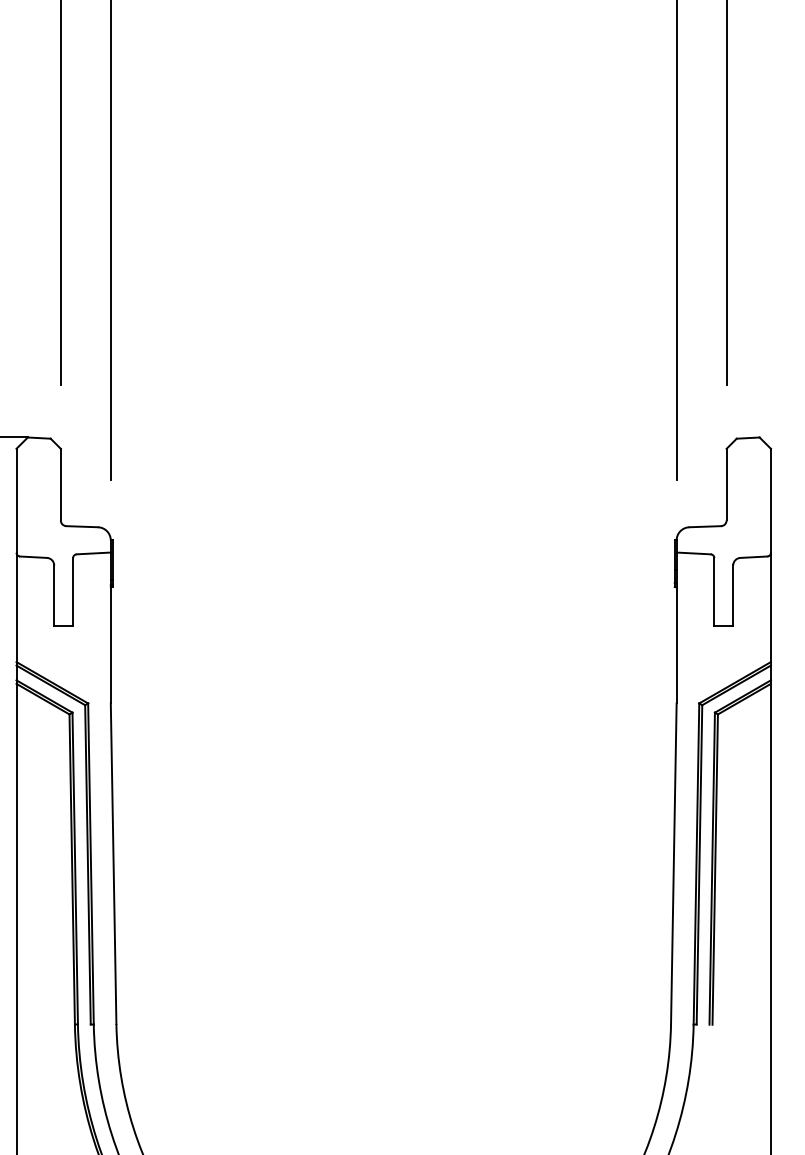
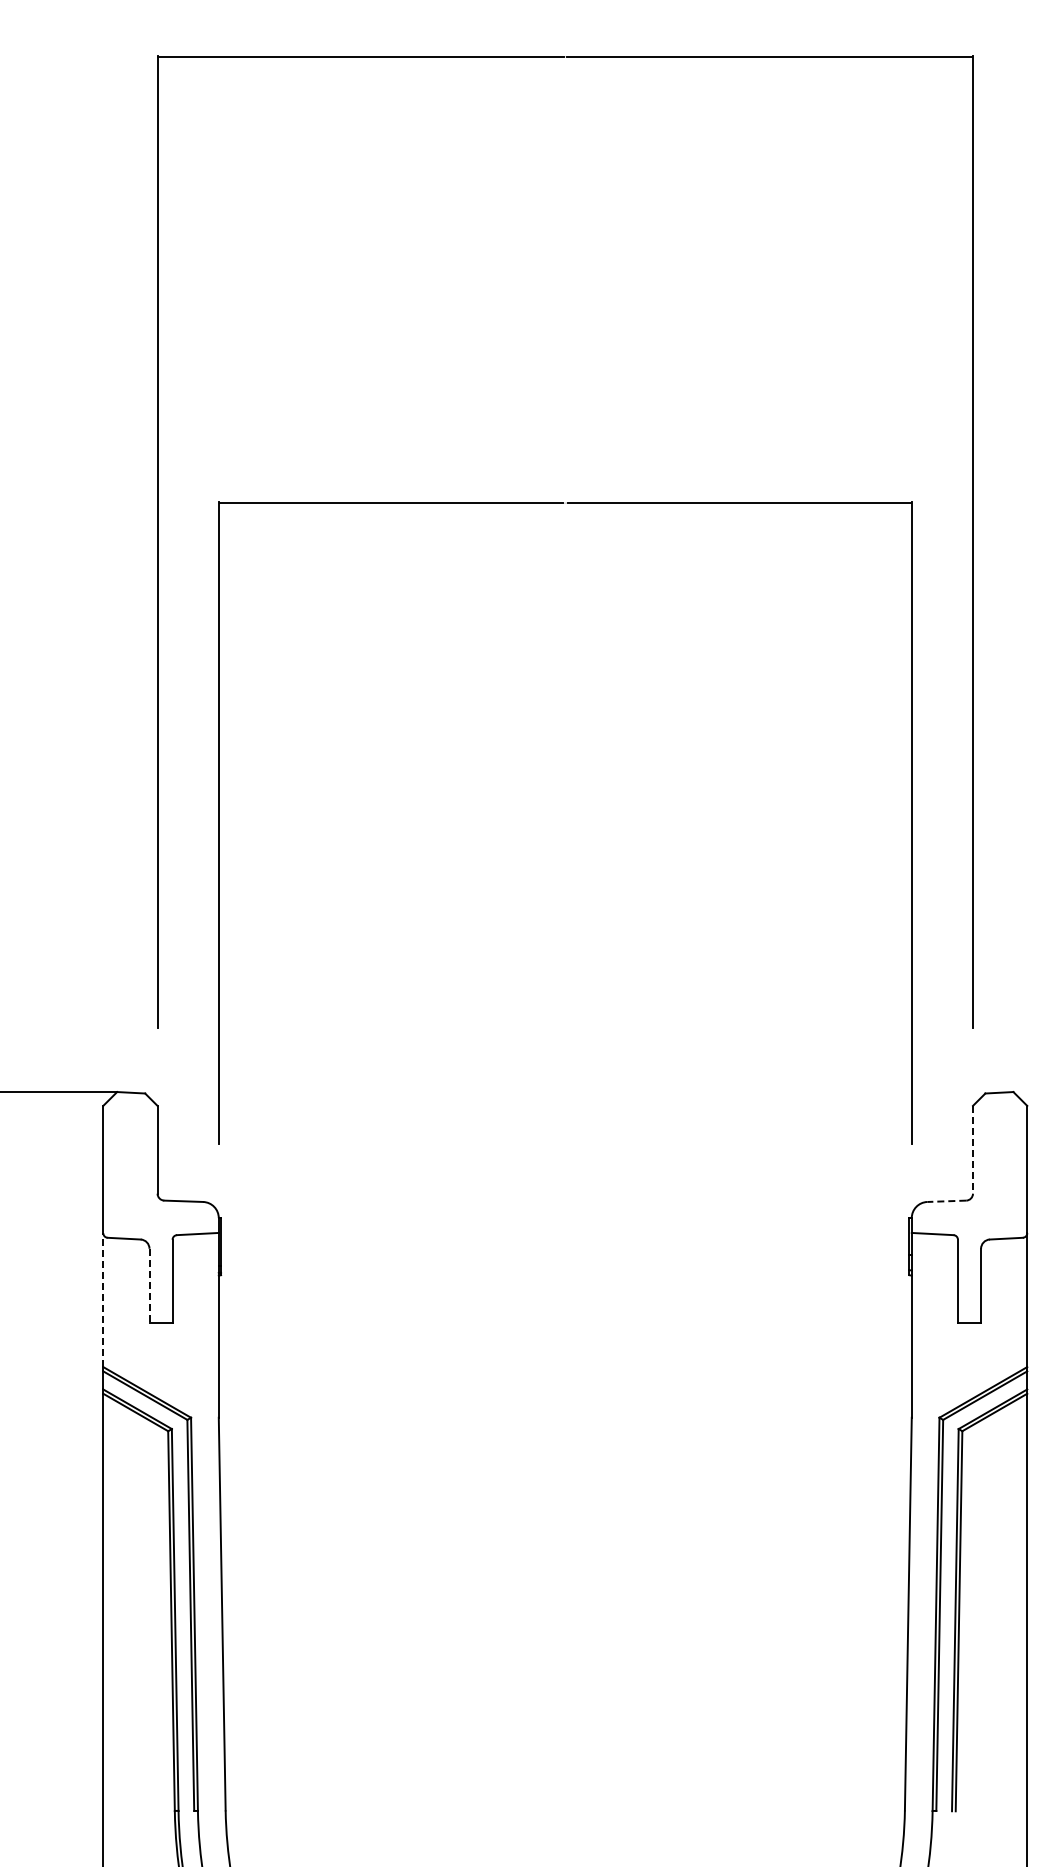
line: (726, 484) -> (972, 1149), solid -> dashed
line: (704, 526) -> (946, 1201), solid -> dashed
line: (54, 596) -> (149, 1286), solid -> dashed
line: (16, 607) -> (103, 1300), solid -> dashed

